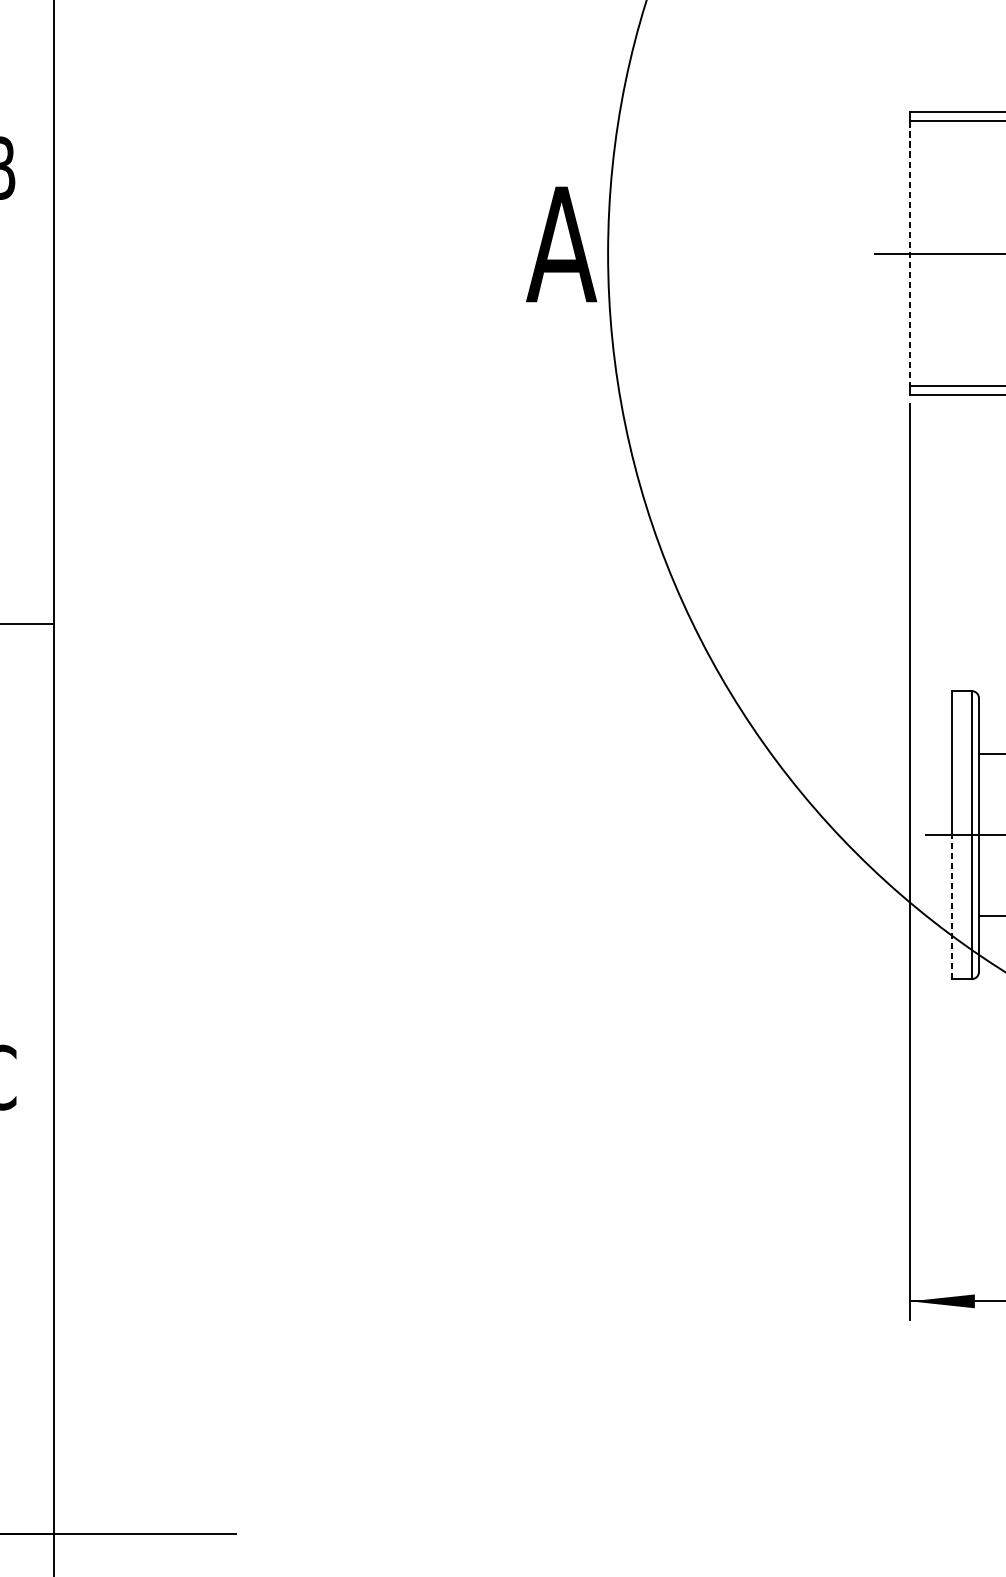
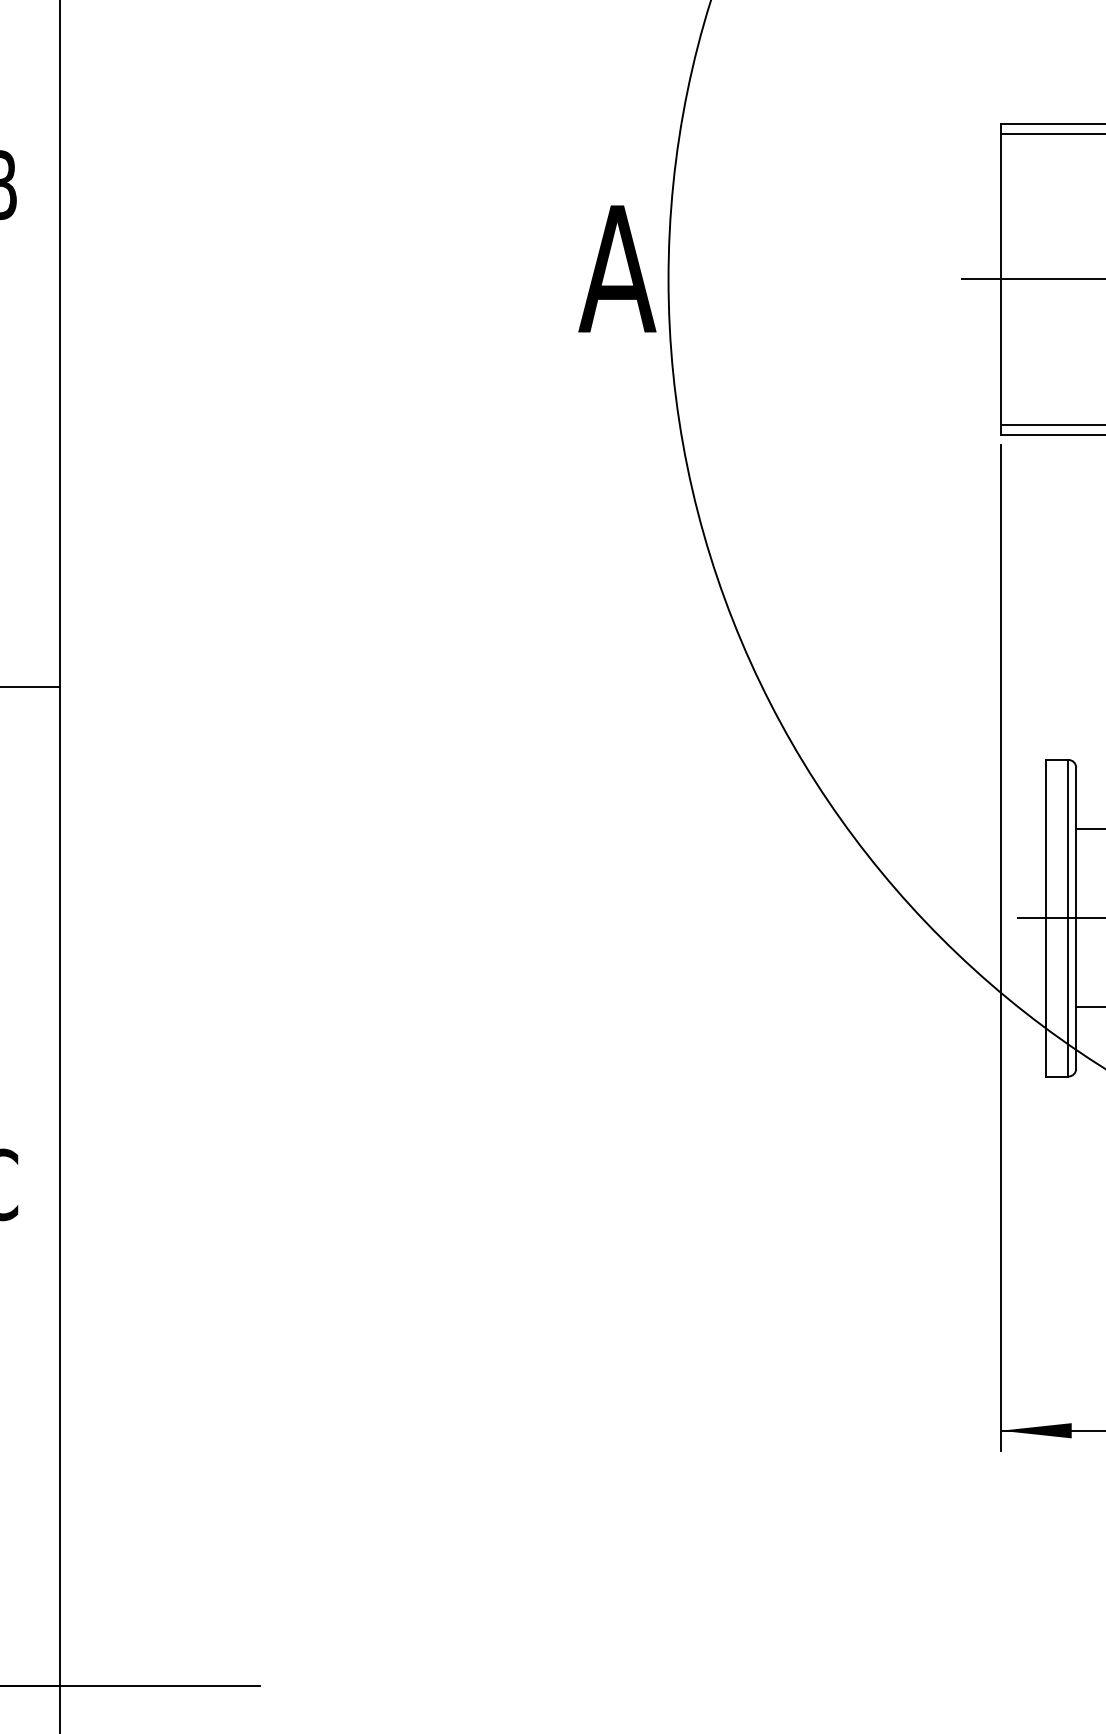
line: (910, 254) -> (1000, 279), dashed -> solid
line: (951, 906) -> (1046, 996), dashed -> solid

